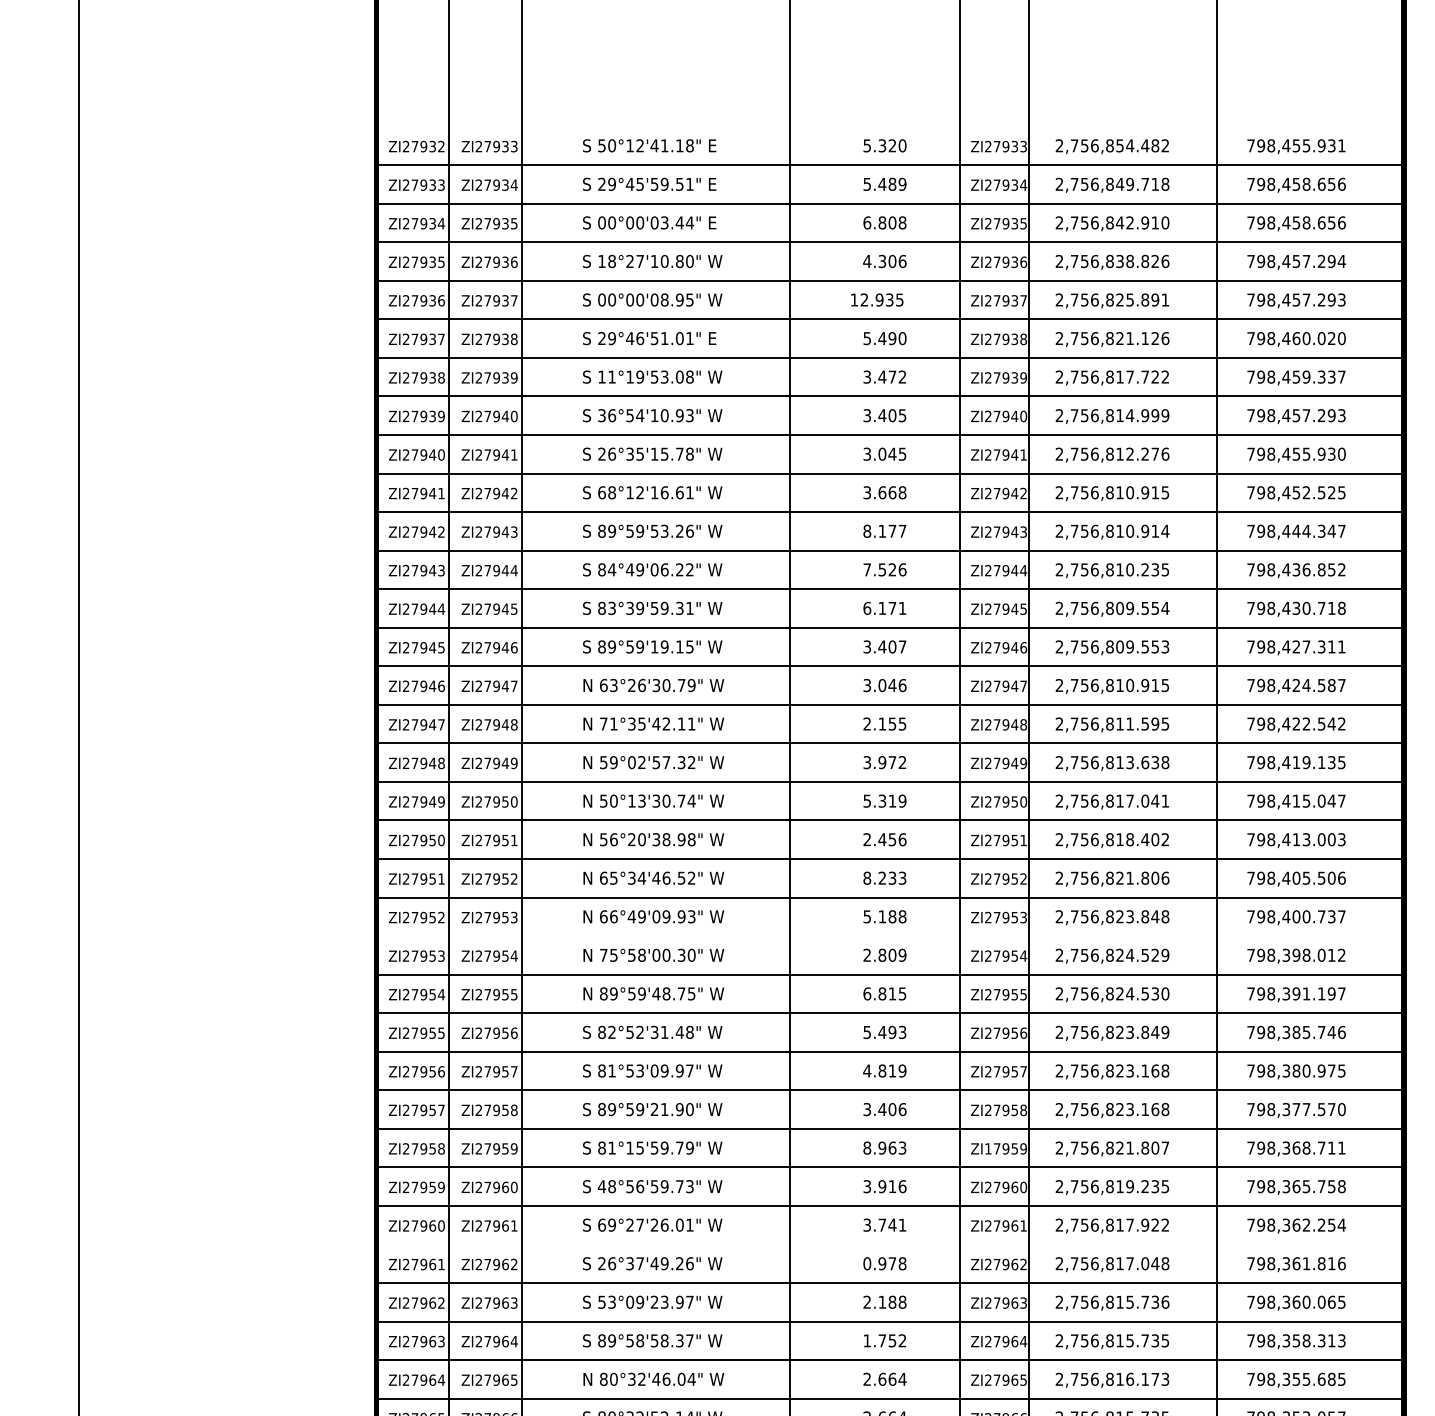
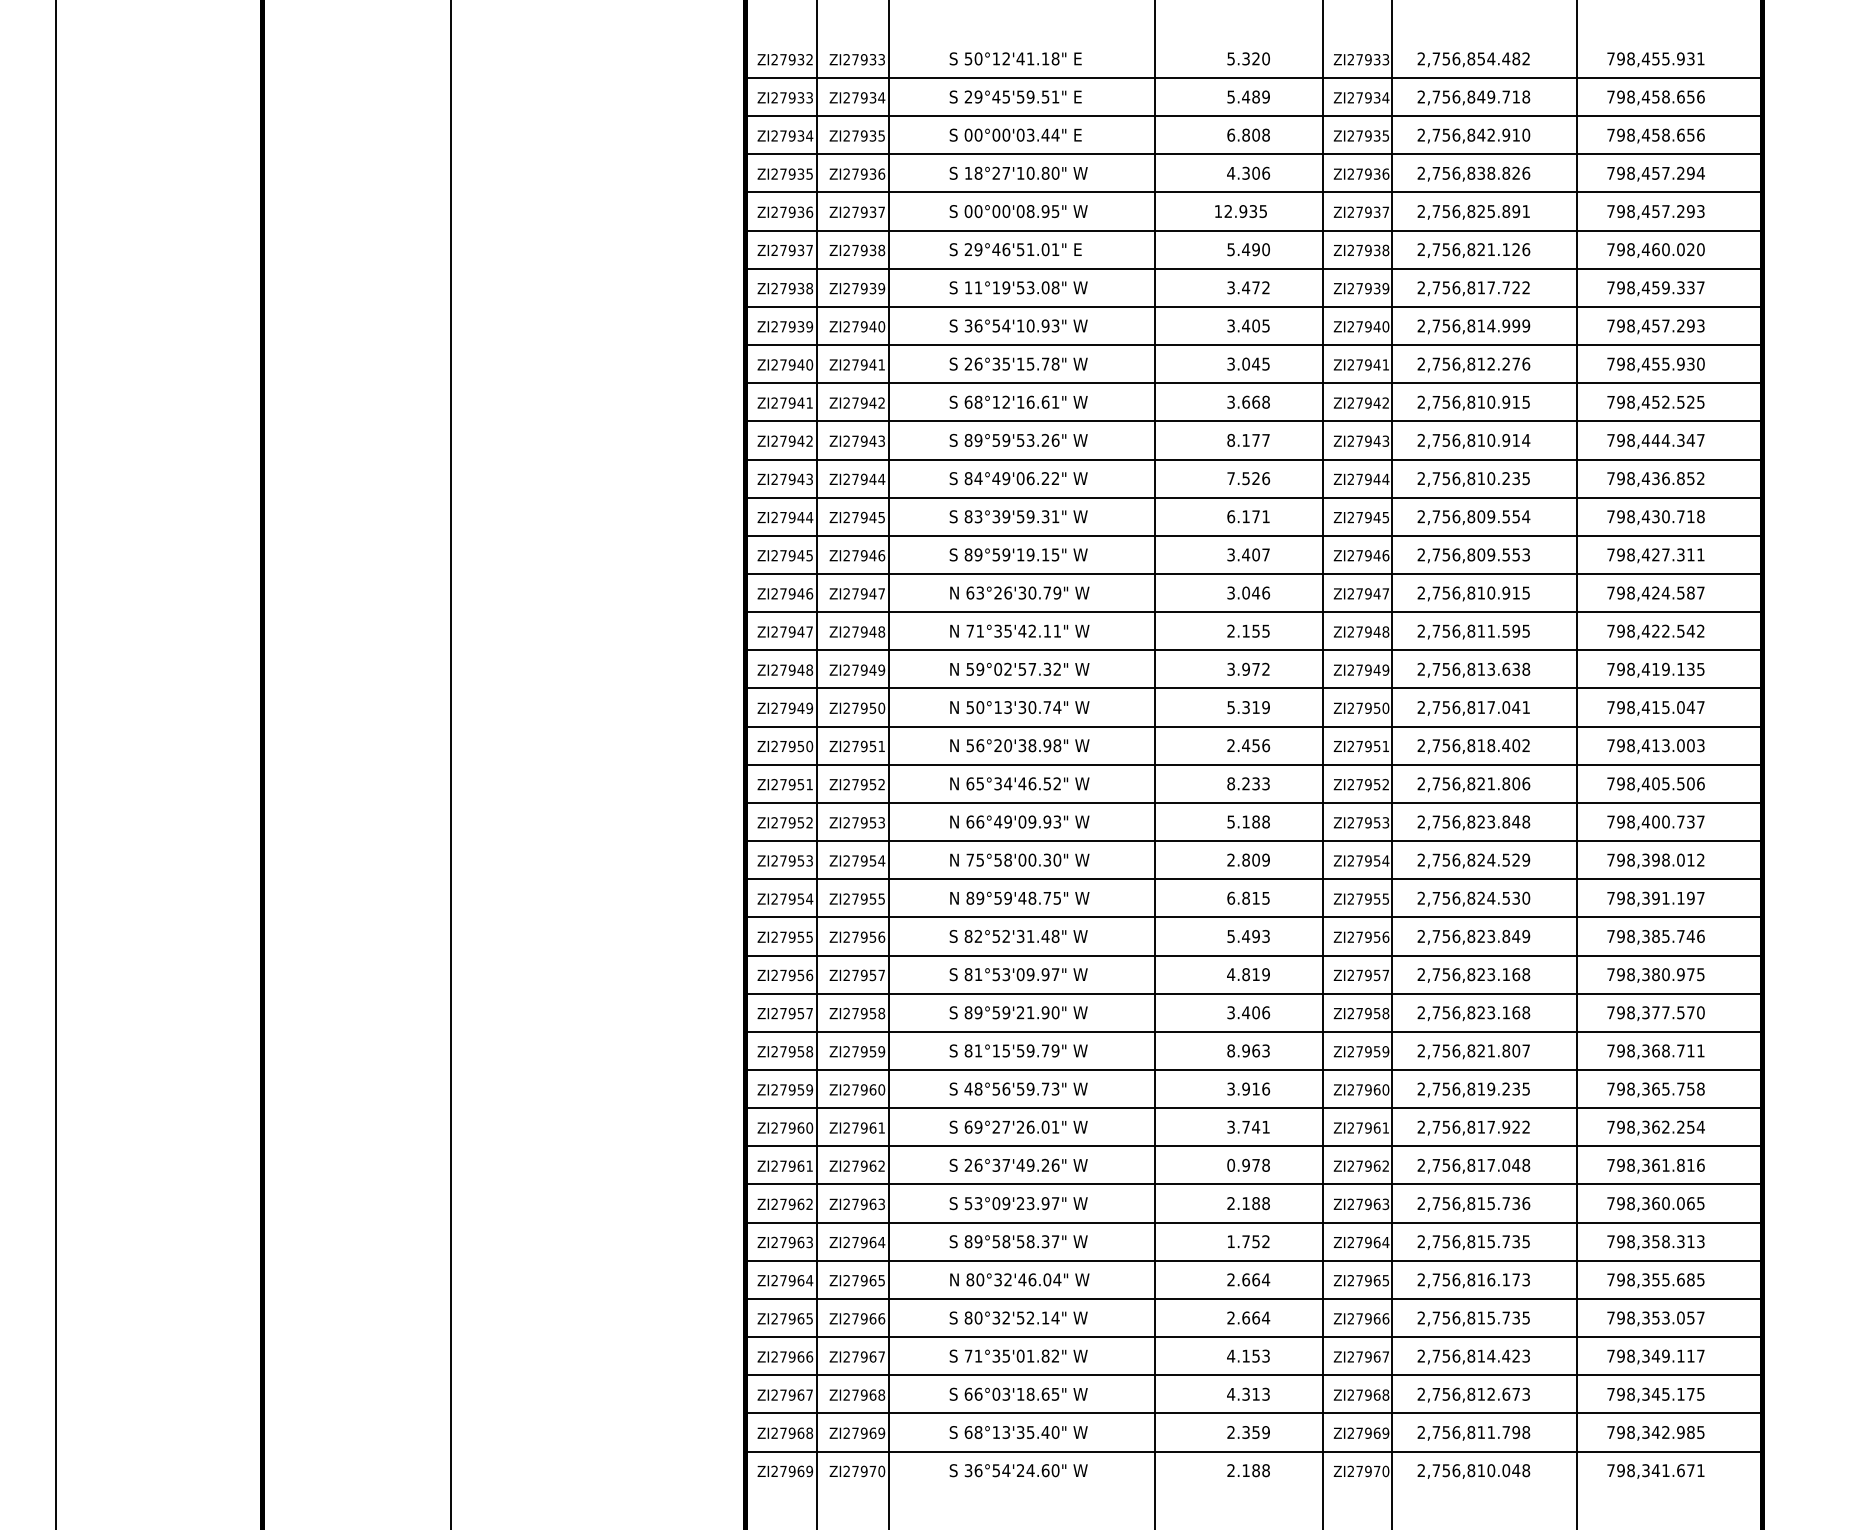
line: (889, 936) -> (1253, 841), added
text: (987, 1148) -> (1350, 1051), ZI17959 -> ZI27959
line: (889, 1244) -> (1253, 1146), added

